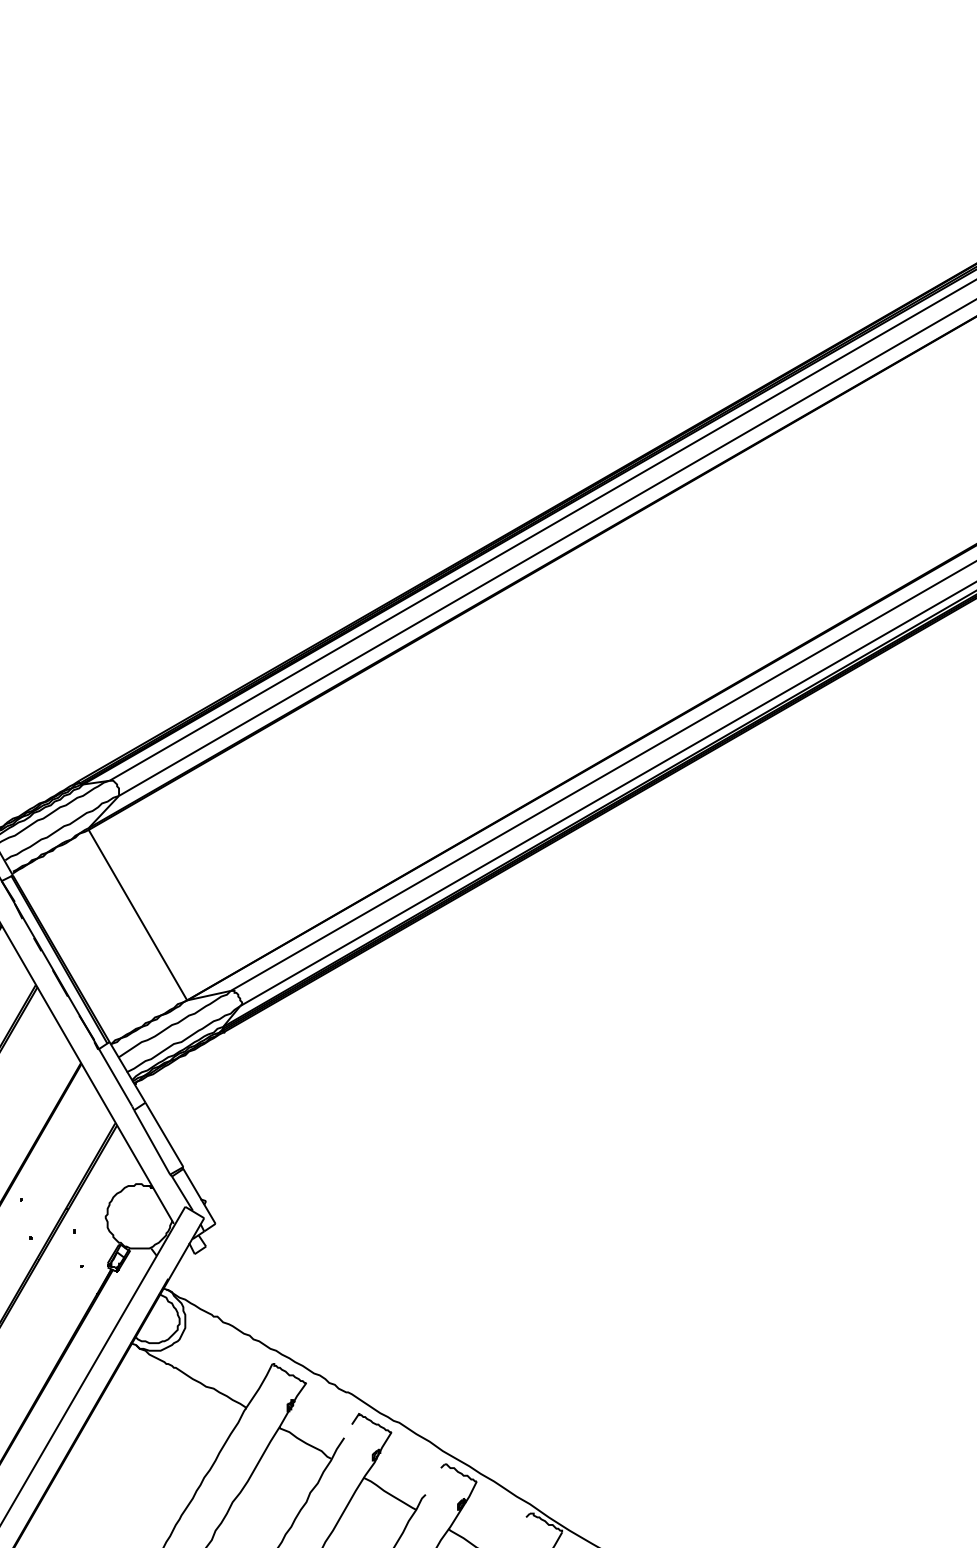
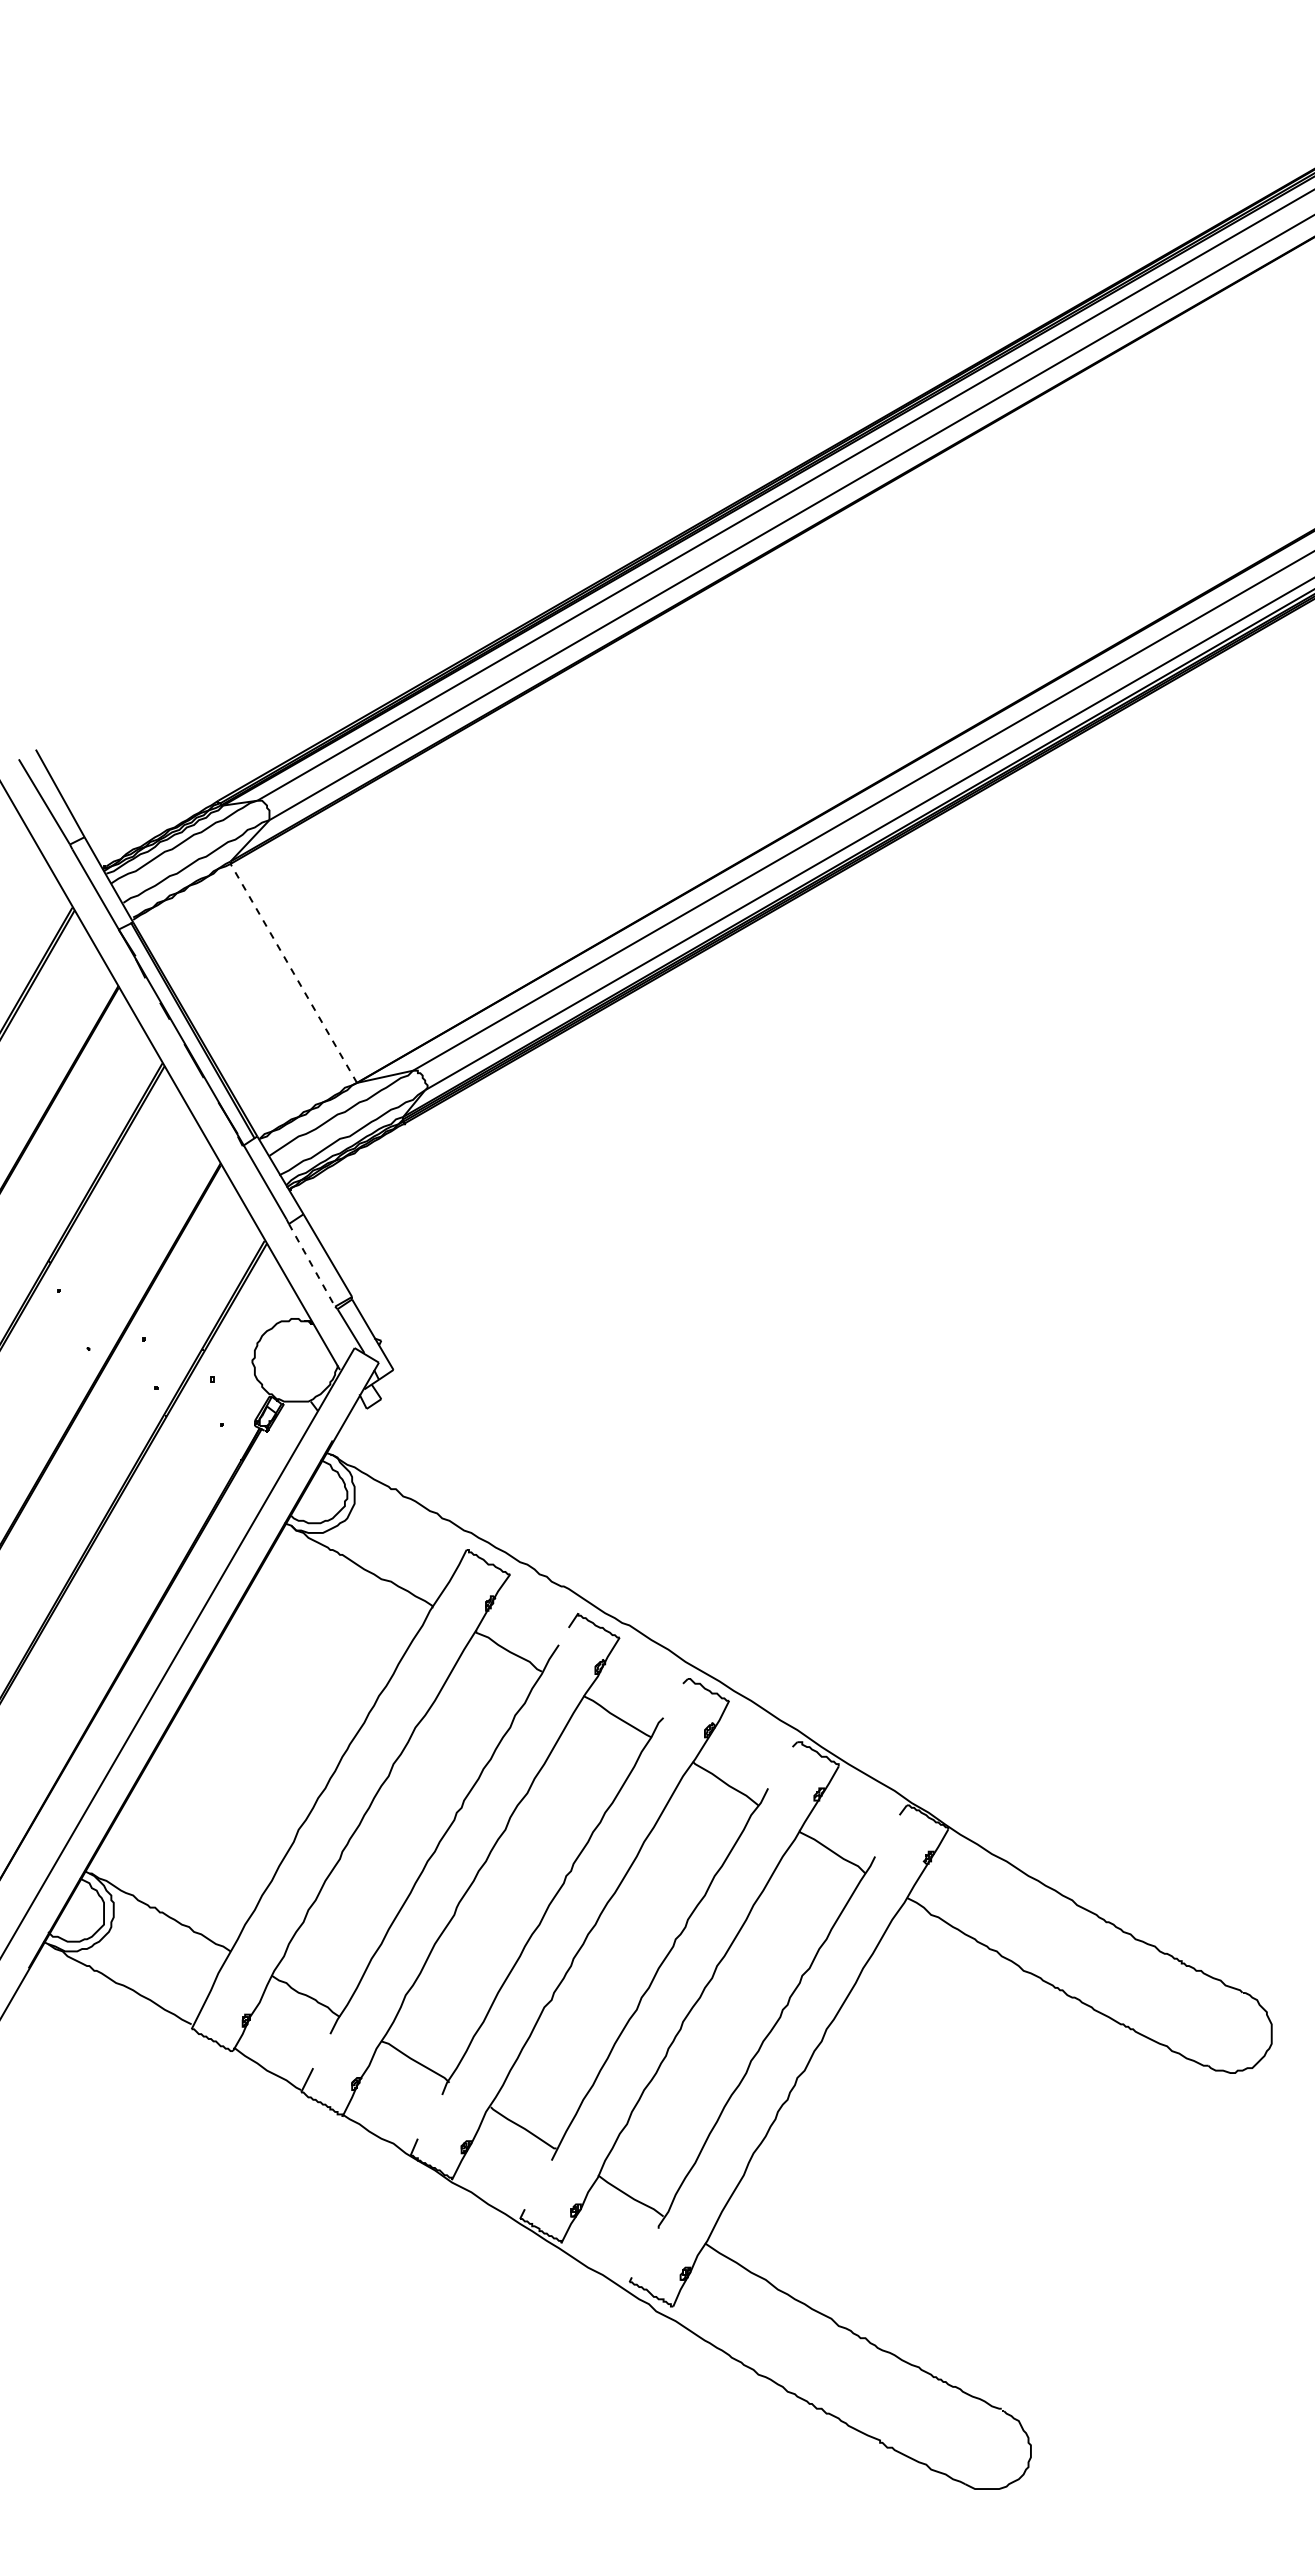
line: (137, 915) -> (293, 973), solid -> dashed
line: (152, 1142) -> (312, 1265), solid -> dashed

